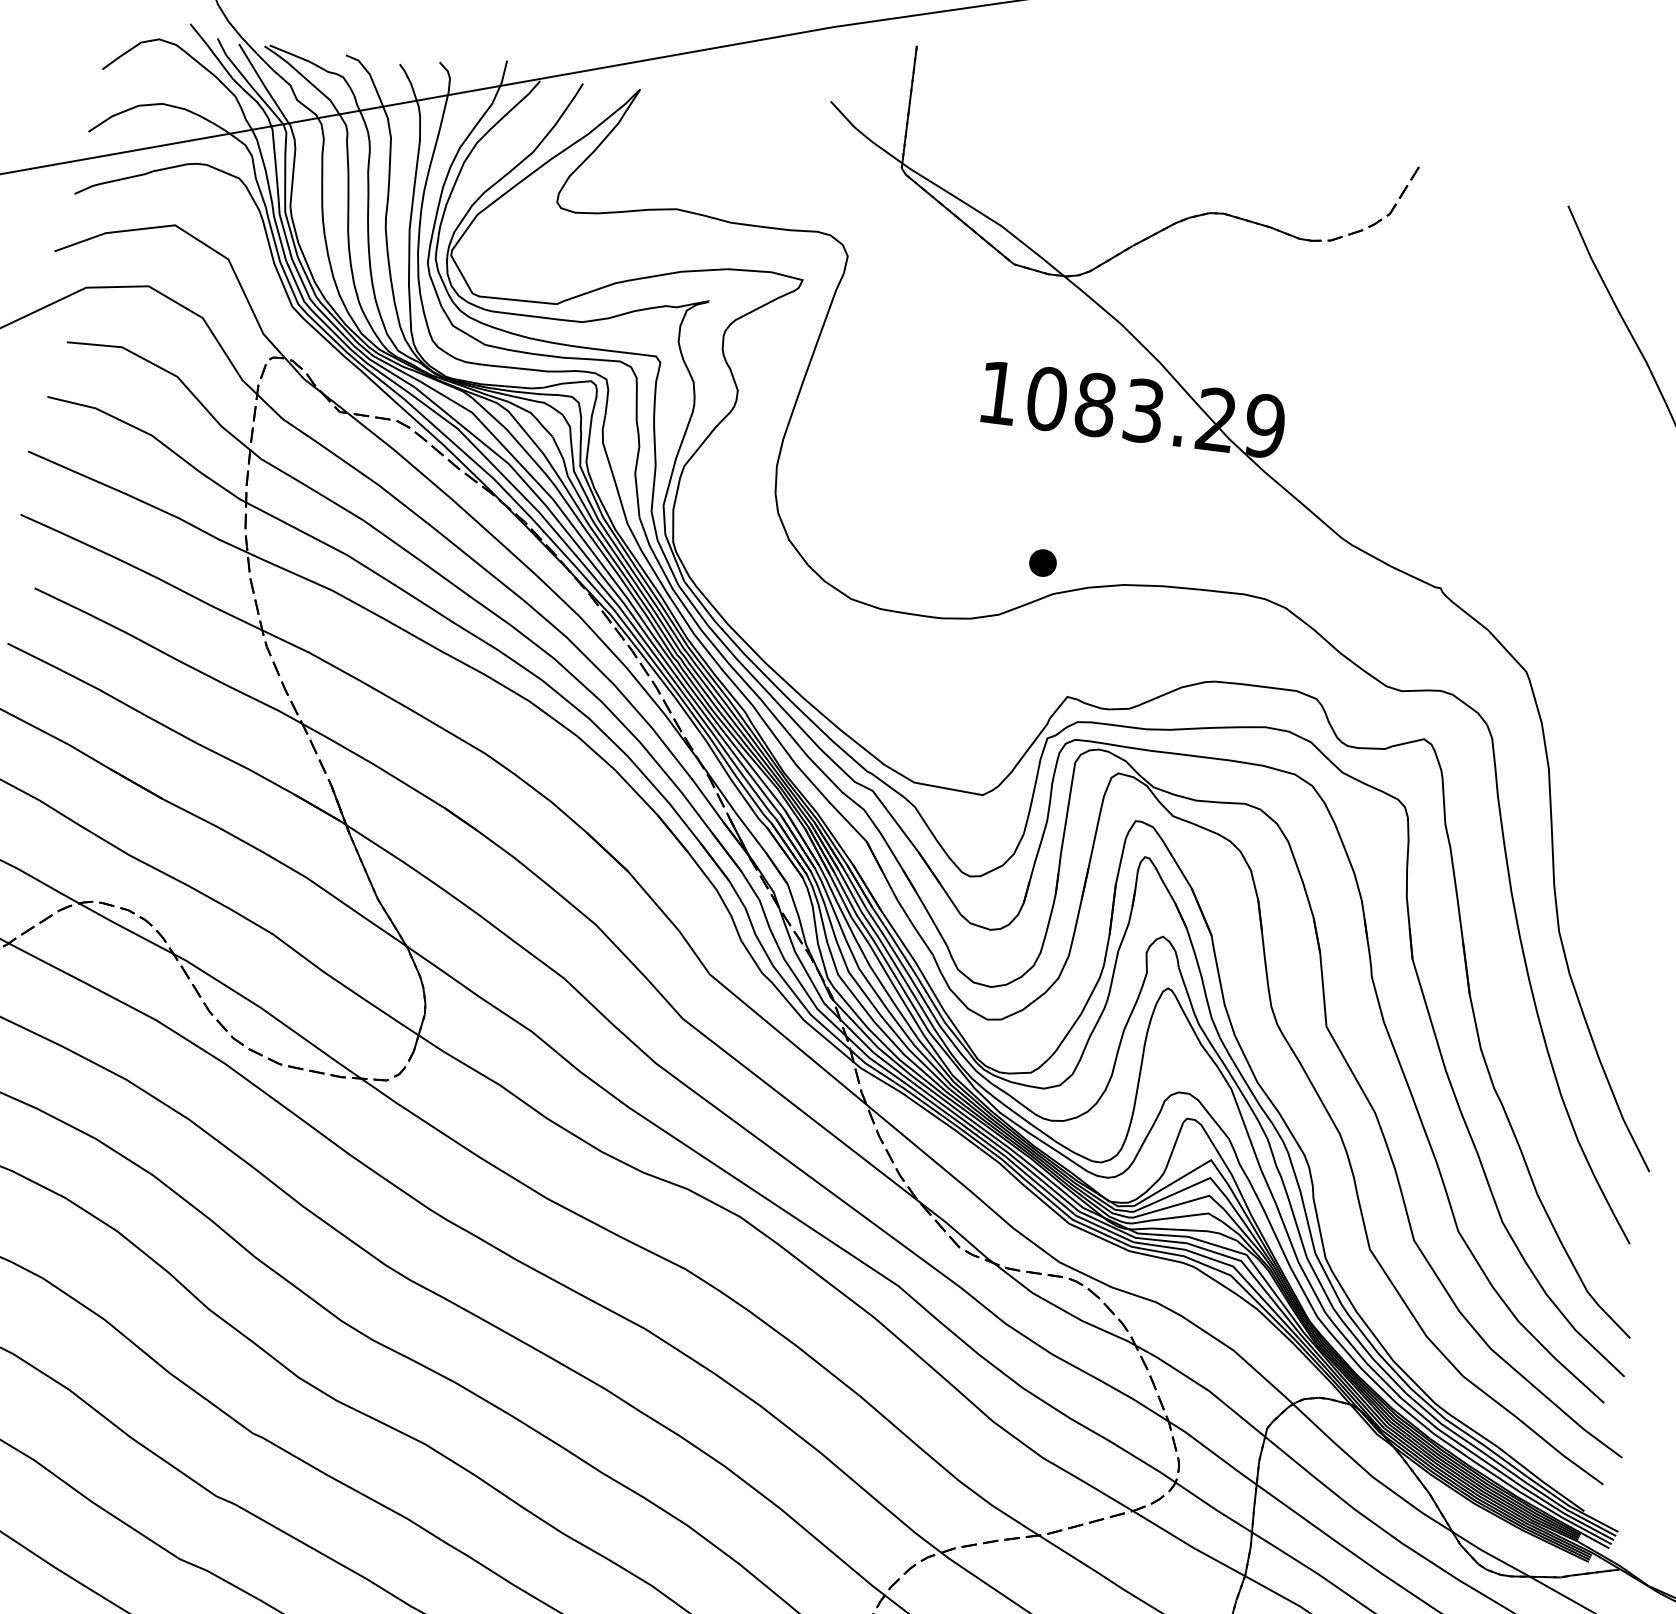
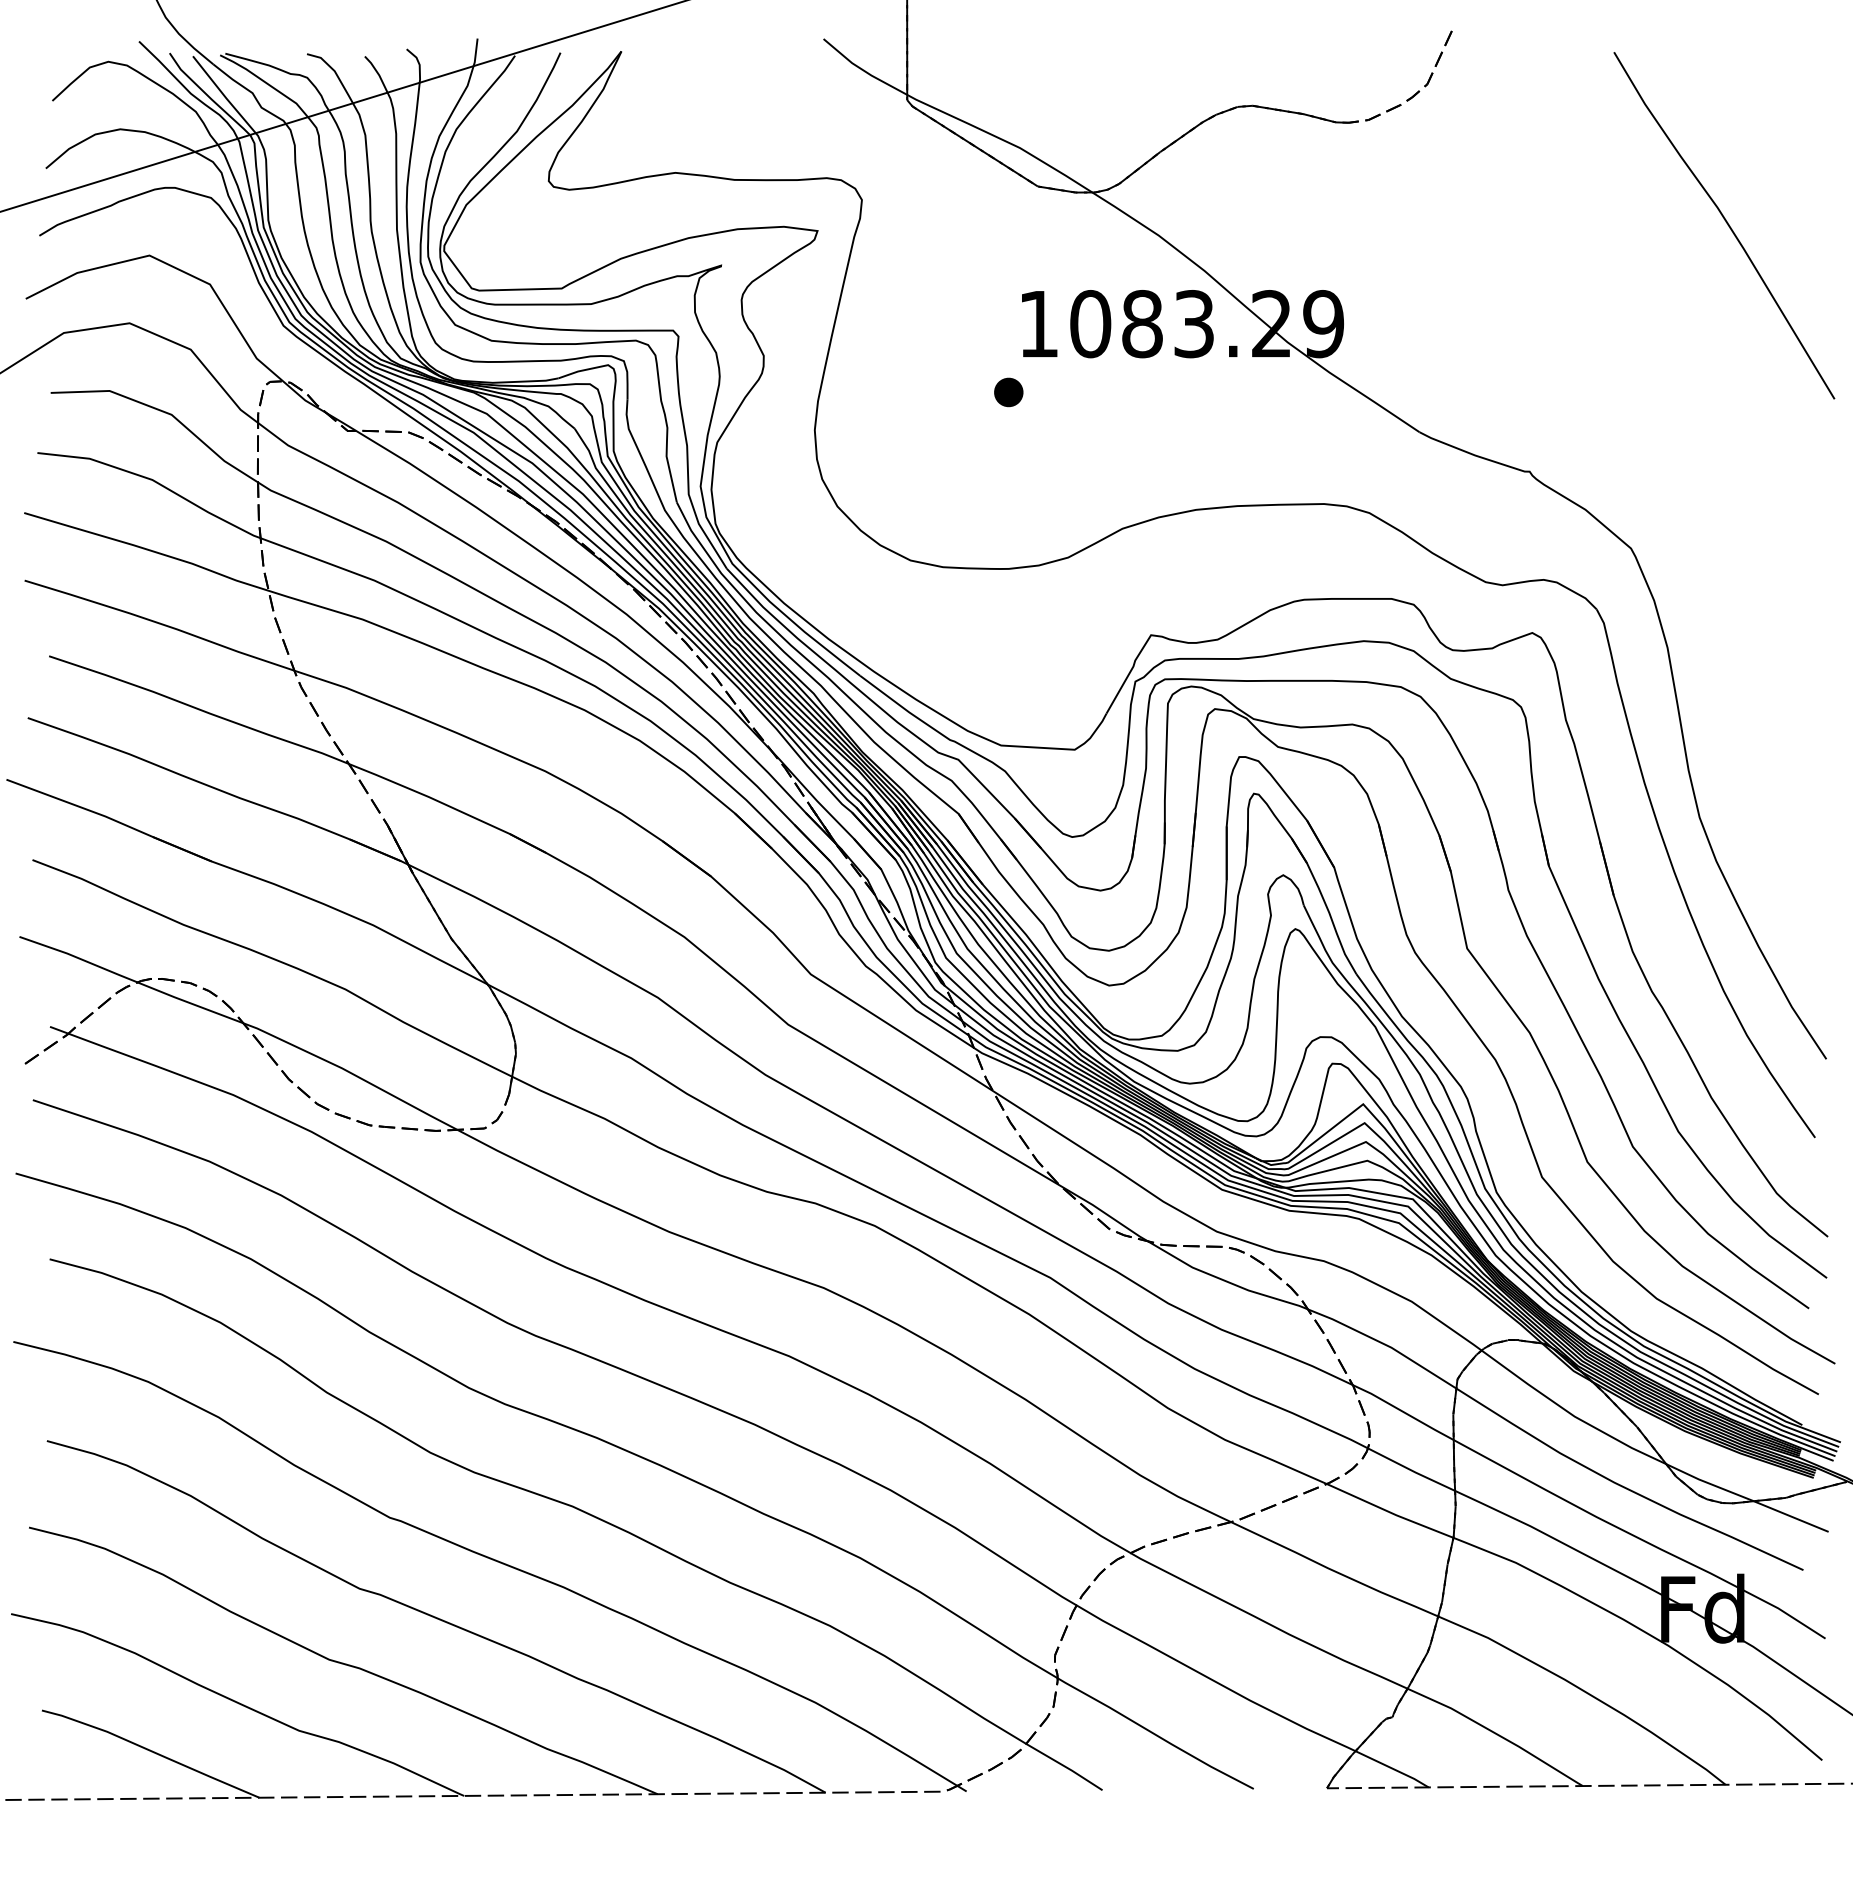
part: (1042, 563) -> (1008, 392), moved

